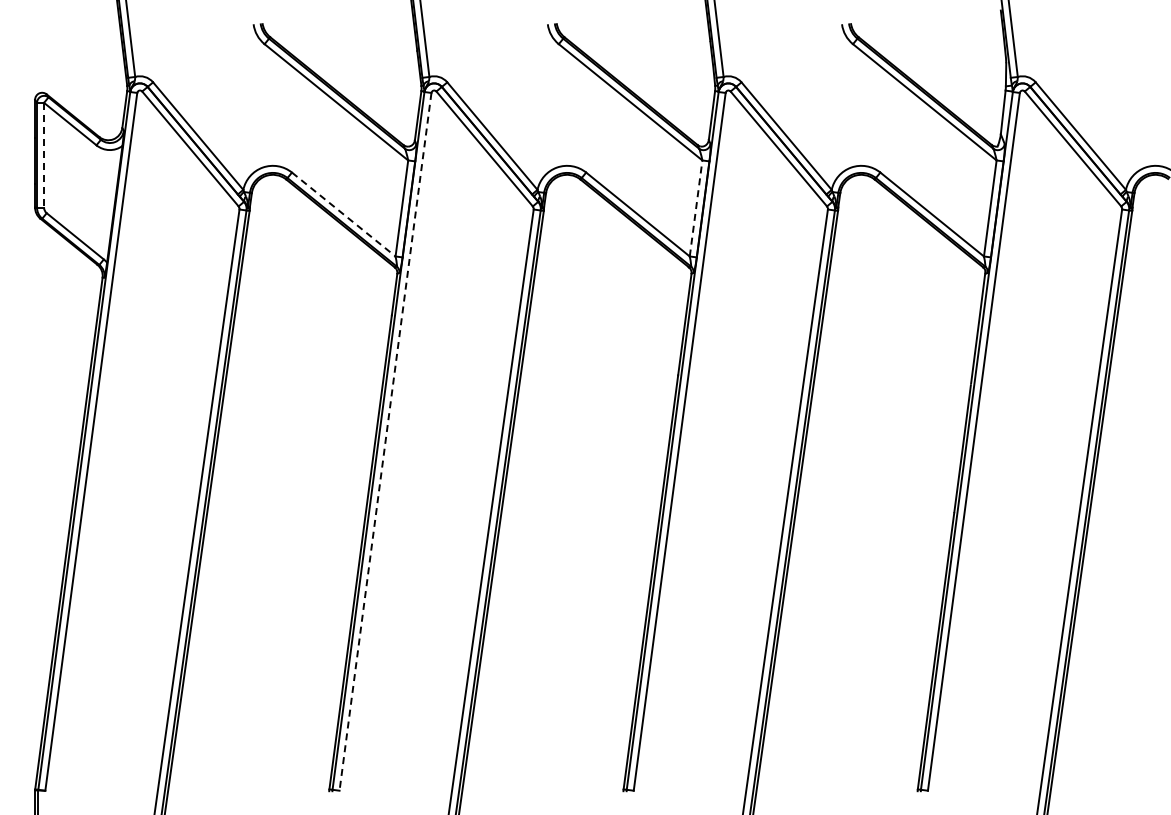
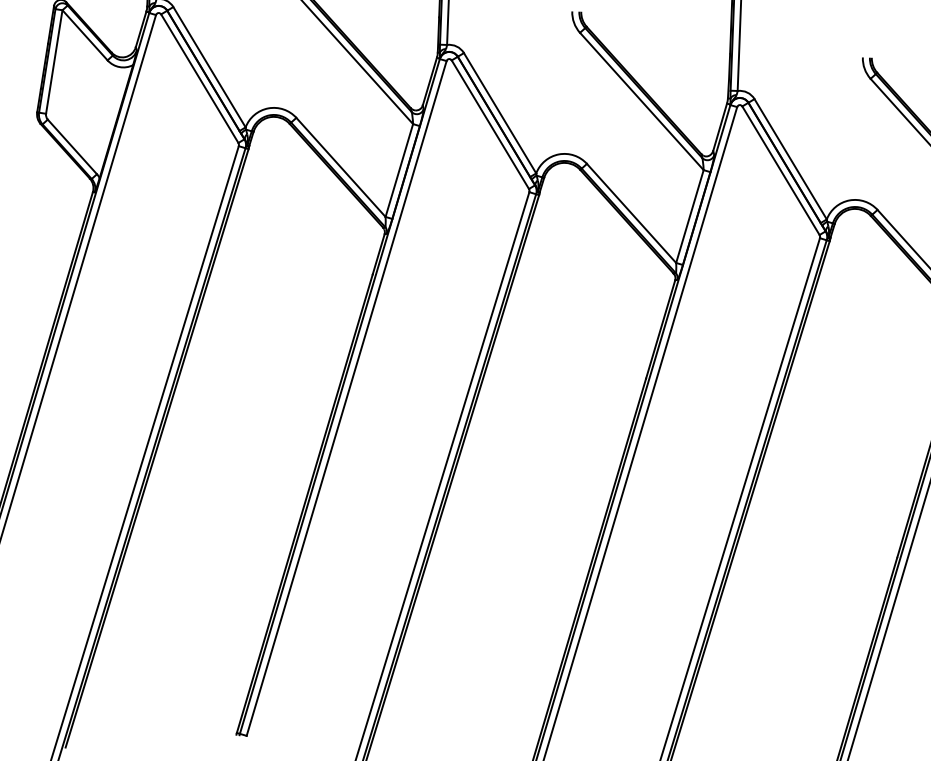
line: (44, 155) -> (54, 62), dashed -> solid
line: (696, 207) -> (690, 215), dashed -> solid
line: (343, 214) -> (340, 167), dashed -> solid
line: (385, 441) -> (346, 398), dashed -> solid

